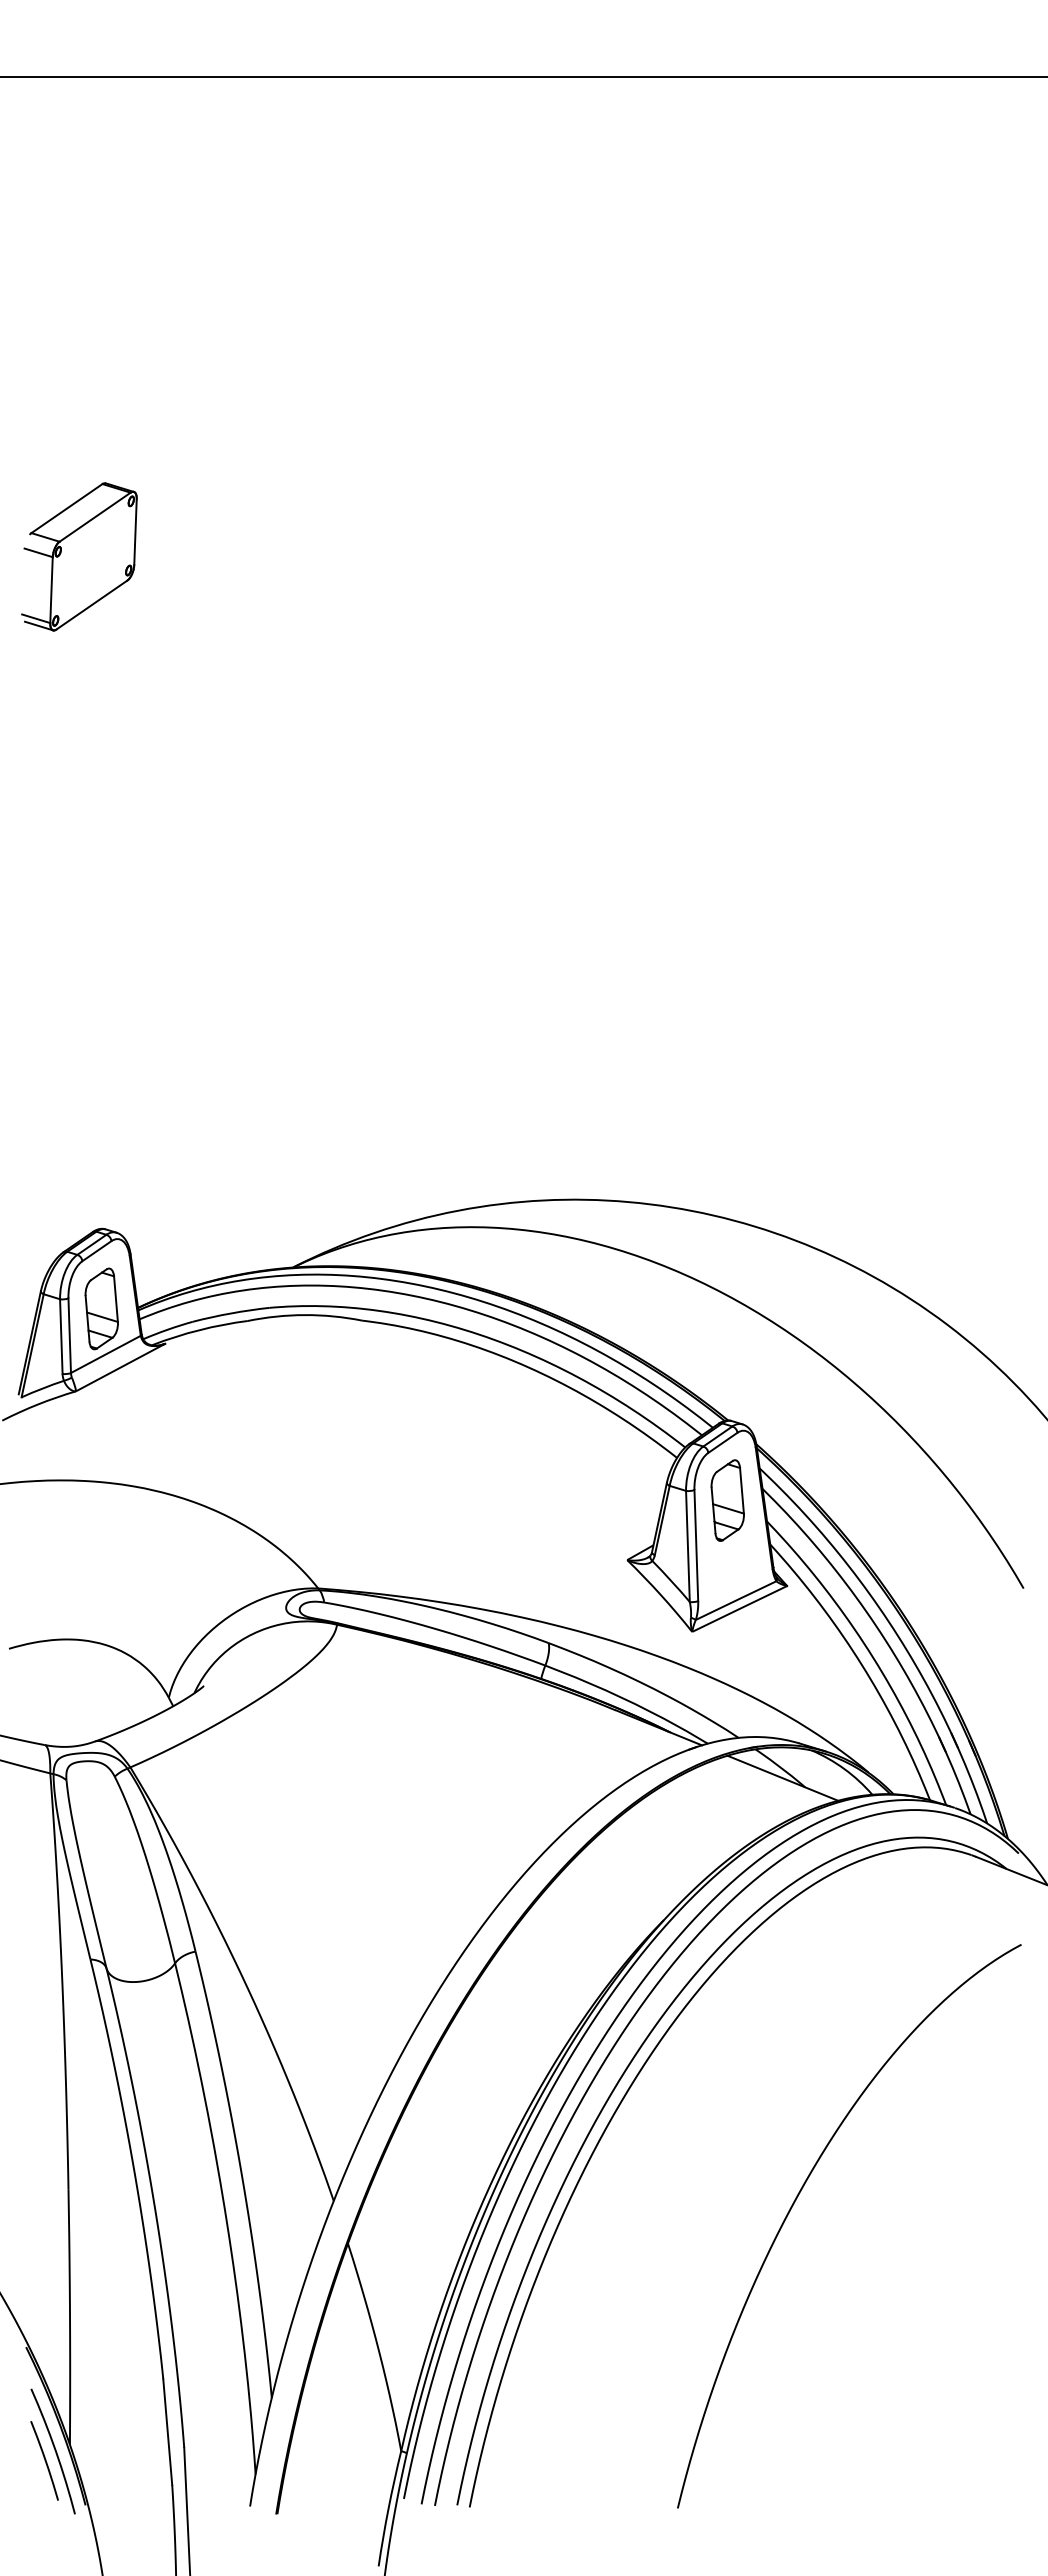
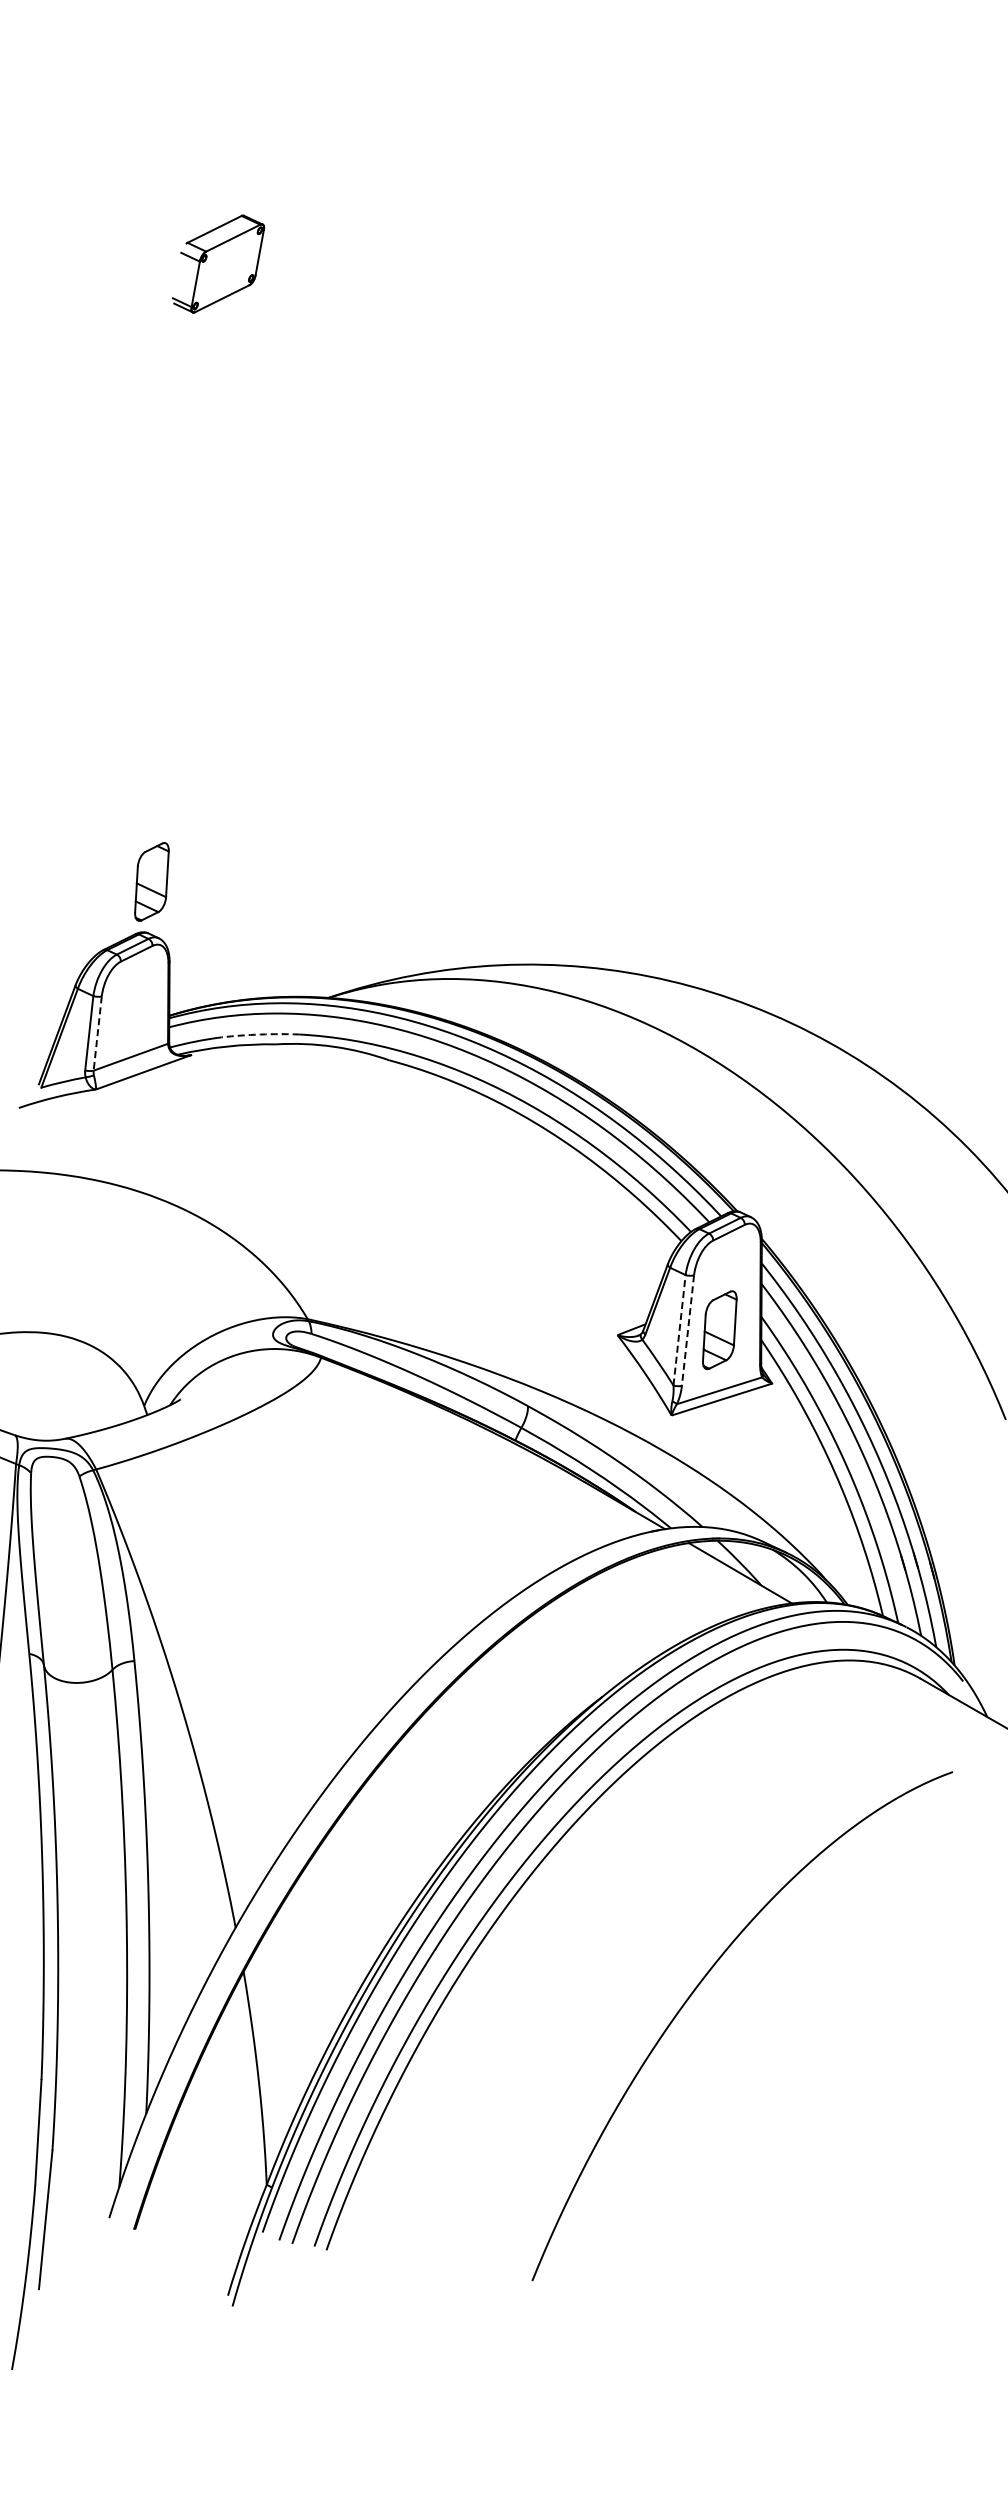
part: (79, 556) -> (218, 263), size x0.7
part: (101, 1308) -> (151, 881), moved
arc: (230, 1313) -> (260, 1034), solid -> dashed
line: (69, 1336) -> (97, 1034), solid -> dashed
part: (727, 1500) -> (719, 1330), moved
line: (696, 1545) -> (688, 1330), solid -> dashed
line: (687, 1546) -> (679, 1330), solid -> dashed

